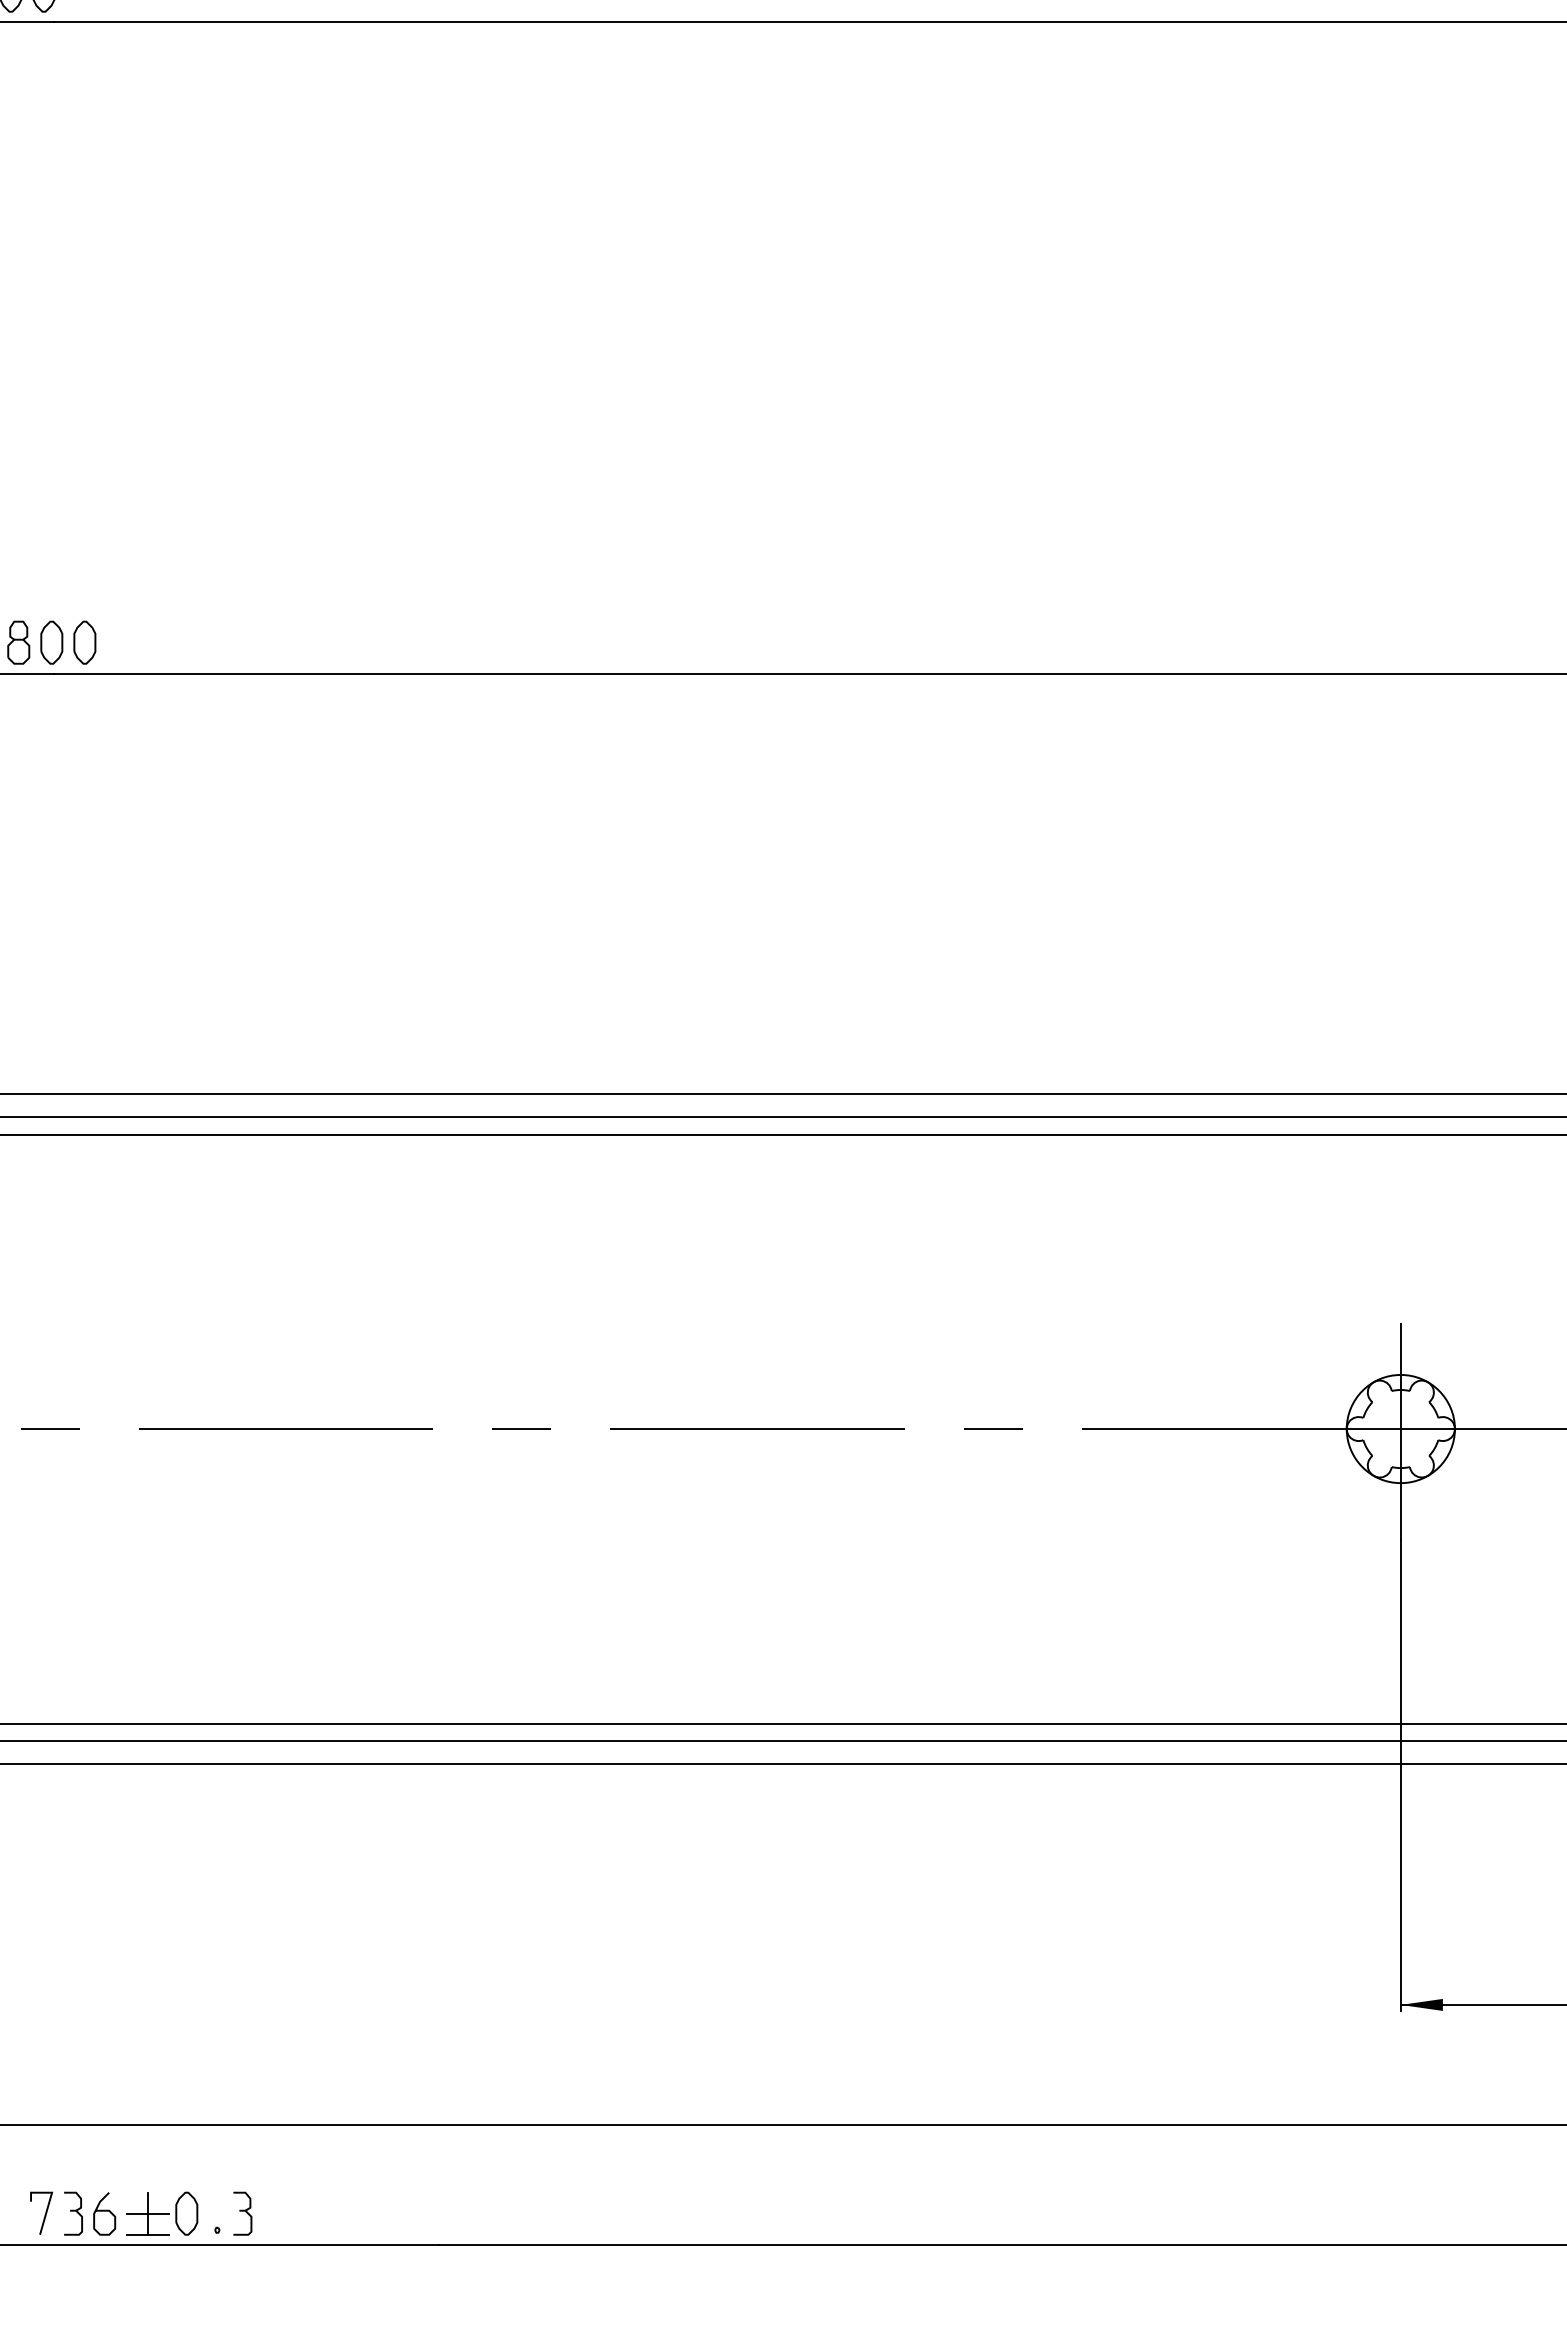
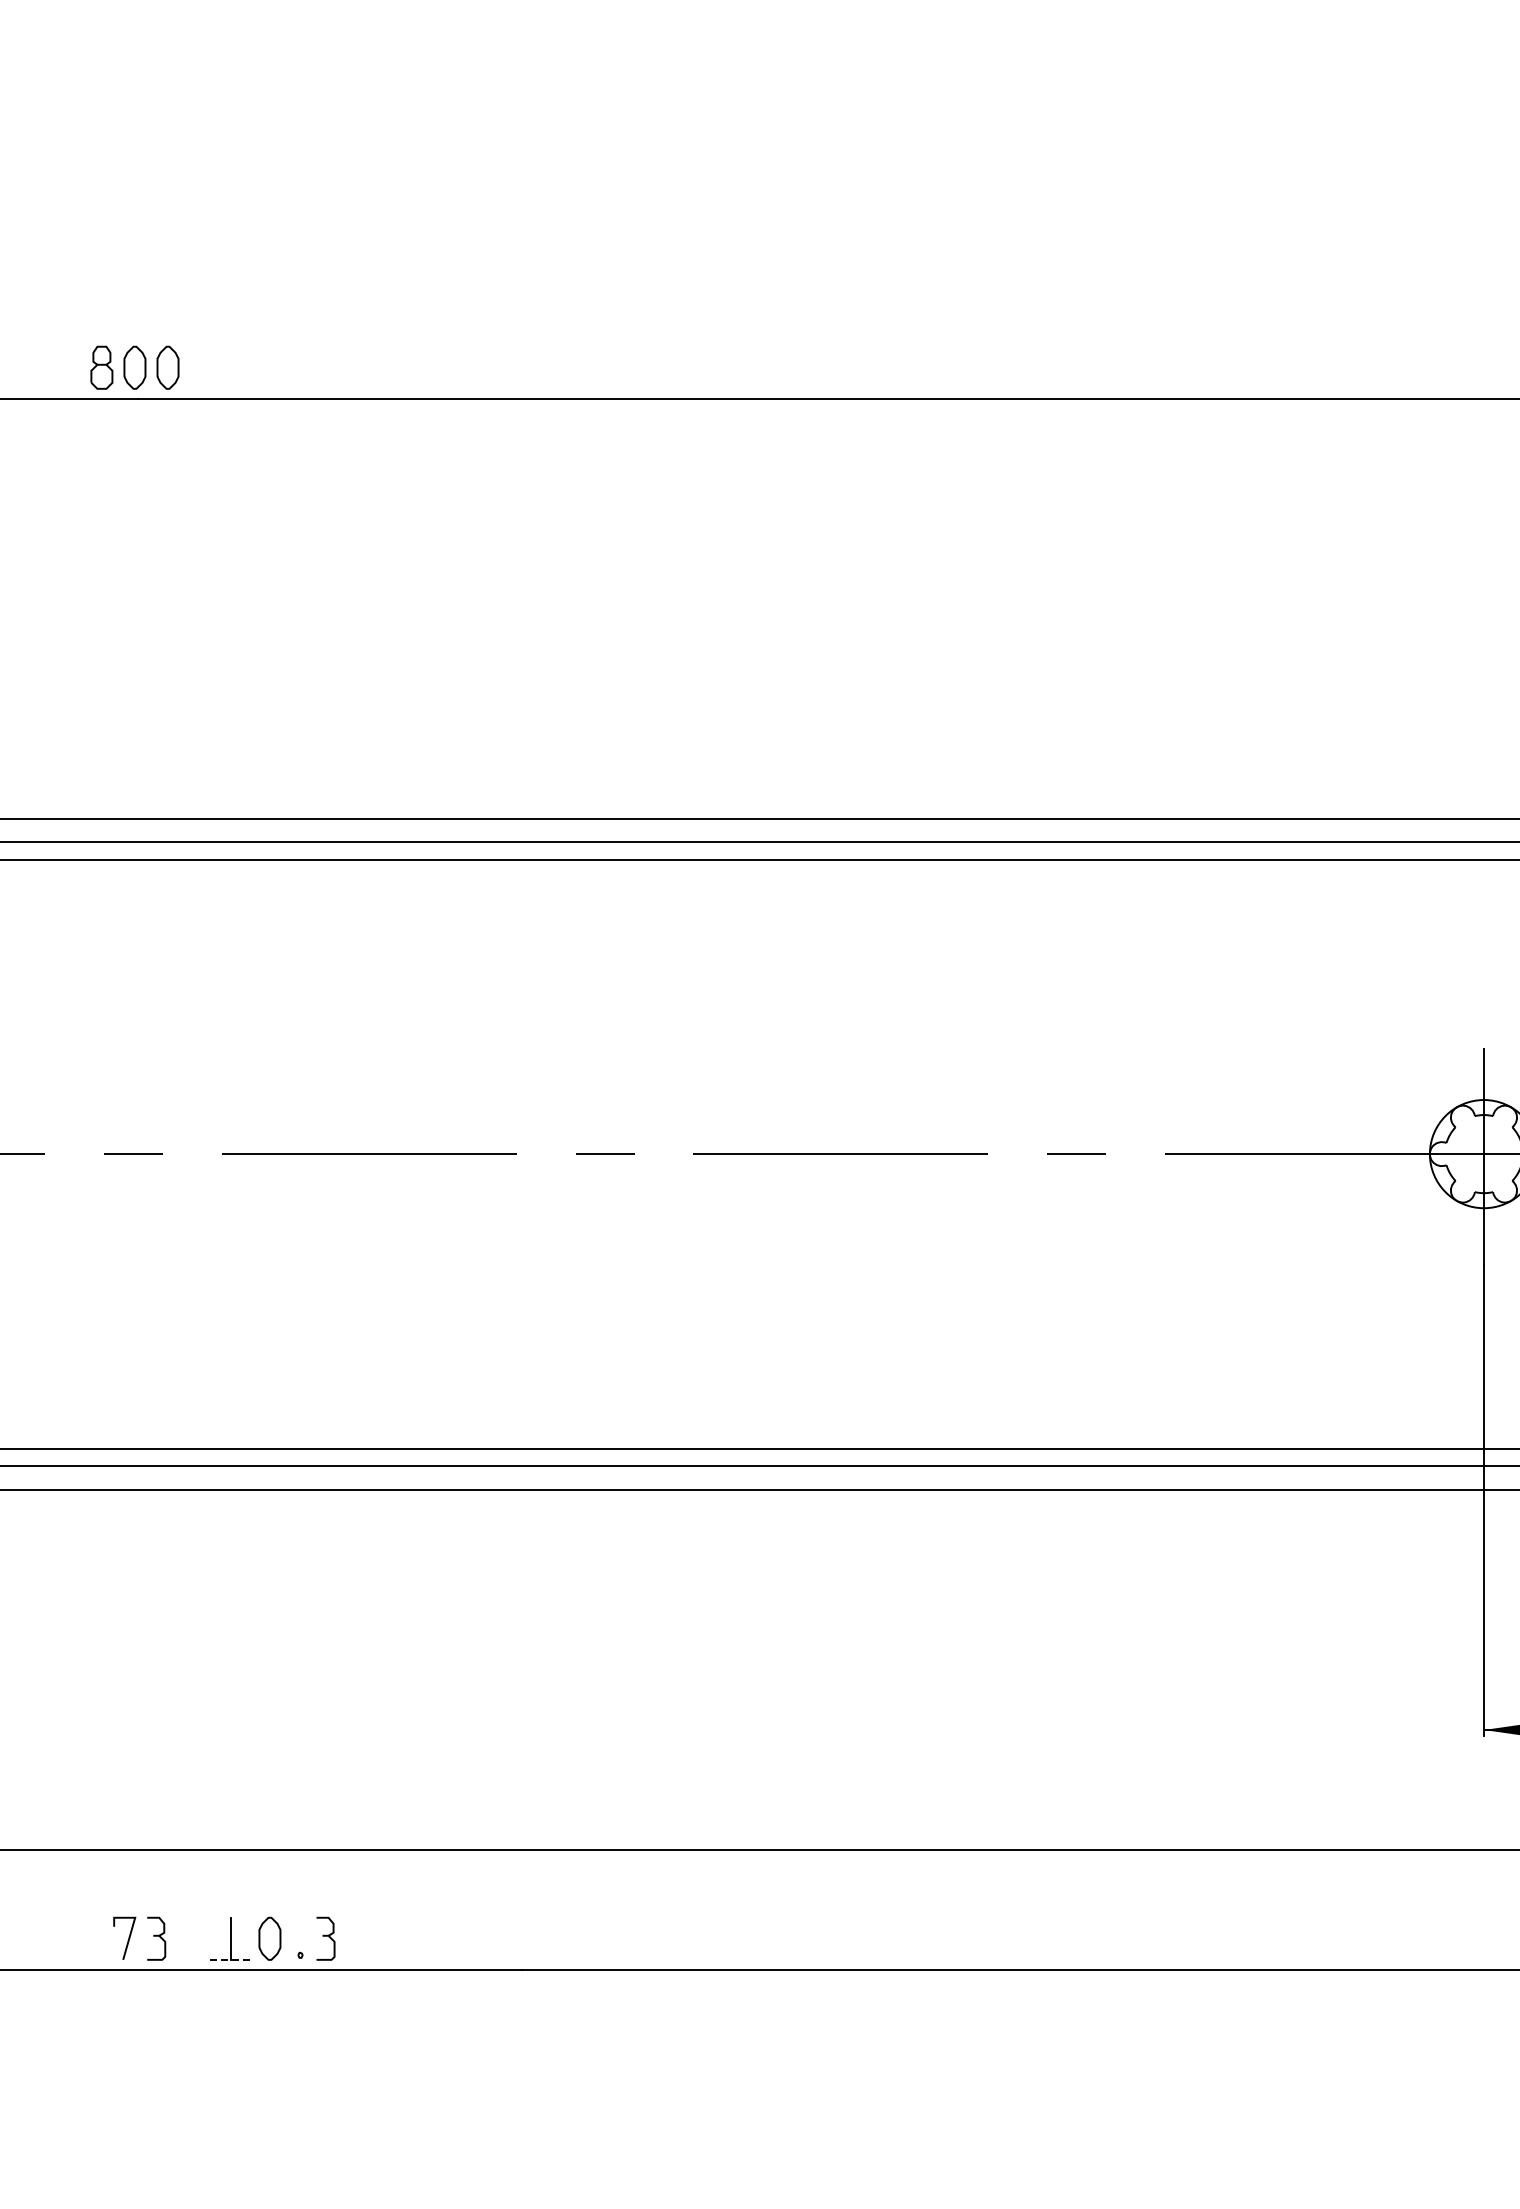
curve: (104, 2211) -> (187, 1936), removed
line: (148, 2213) -> (231, 1938), removed
line: (148, 2234) -> (231, 1959), solid -> dashed

